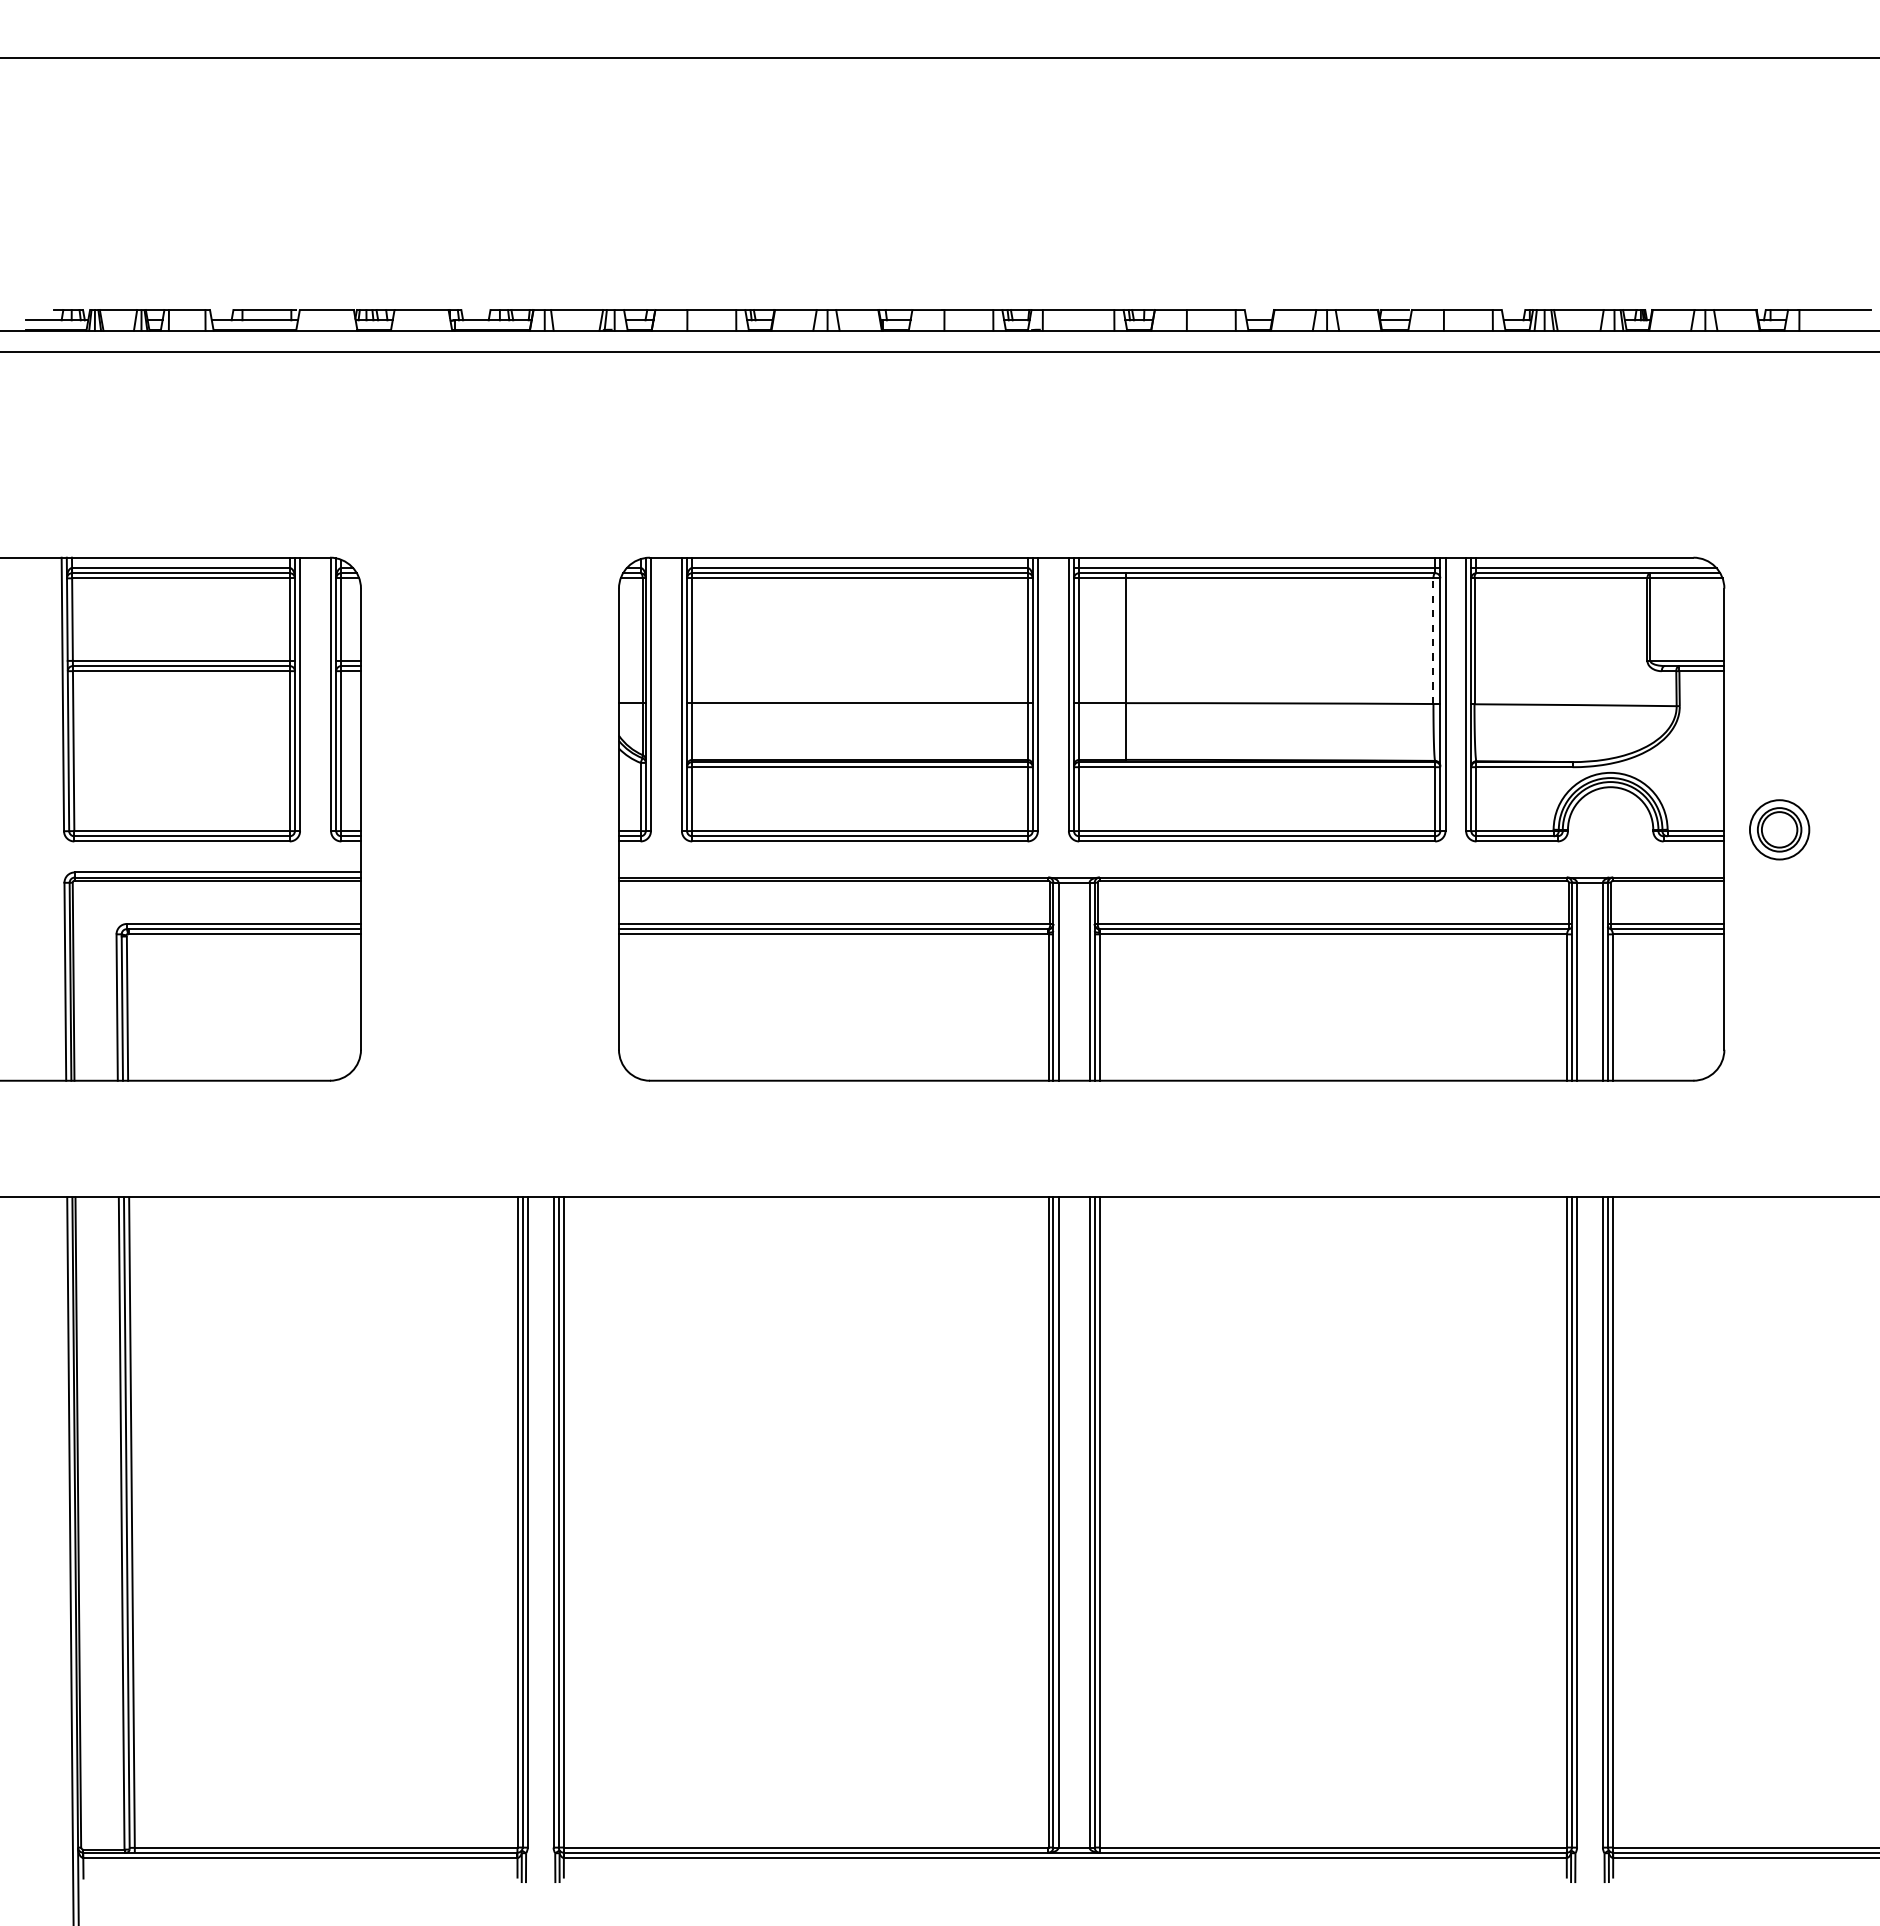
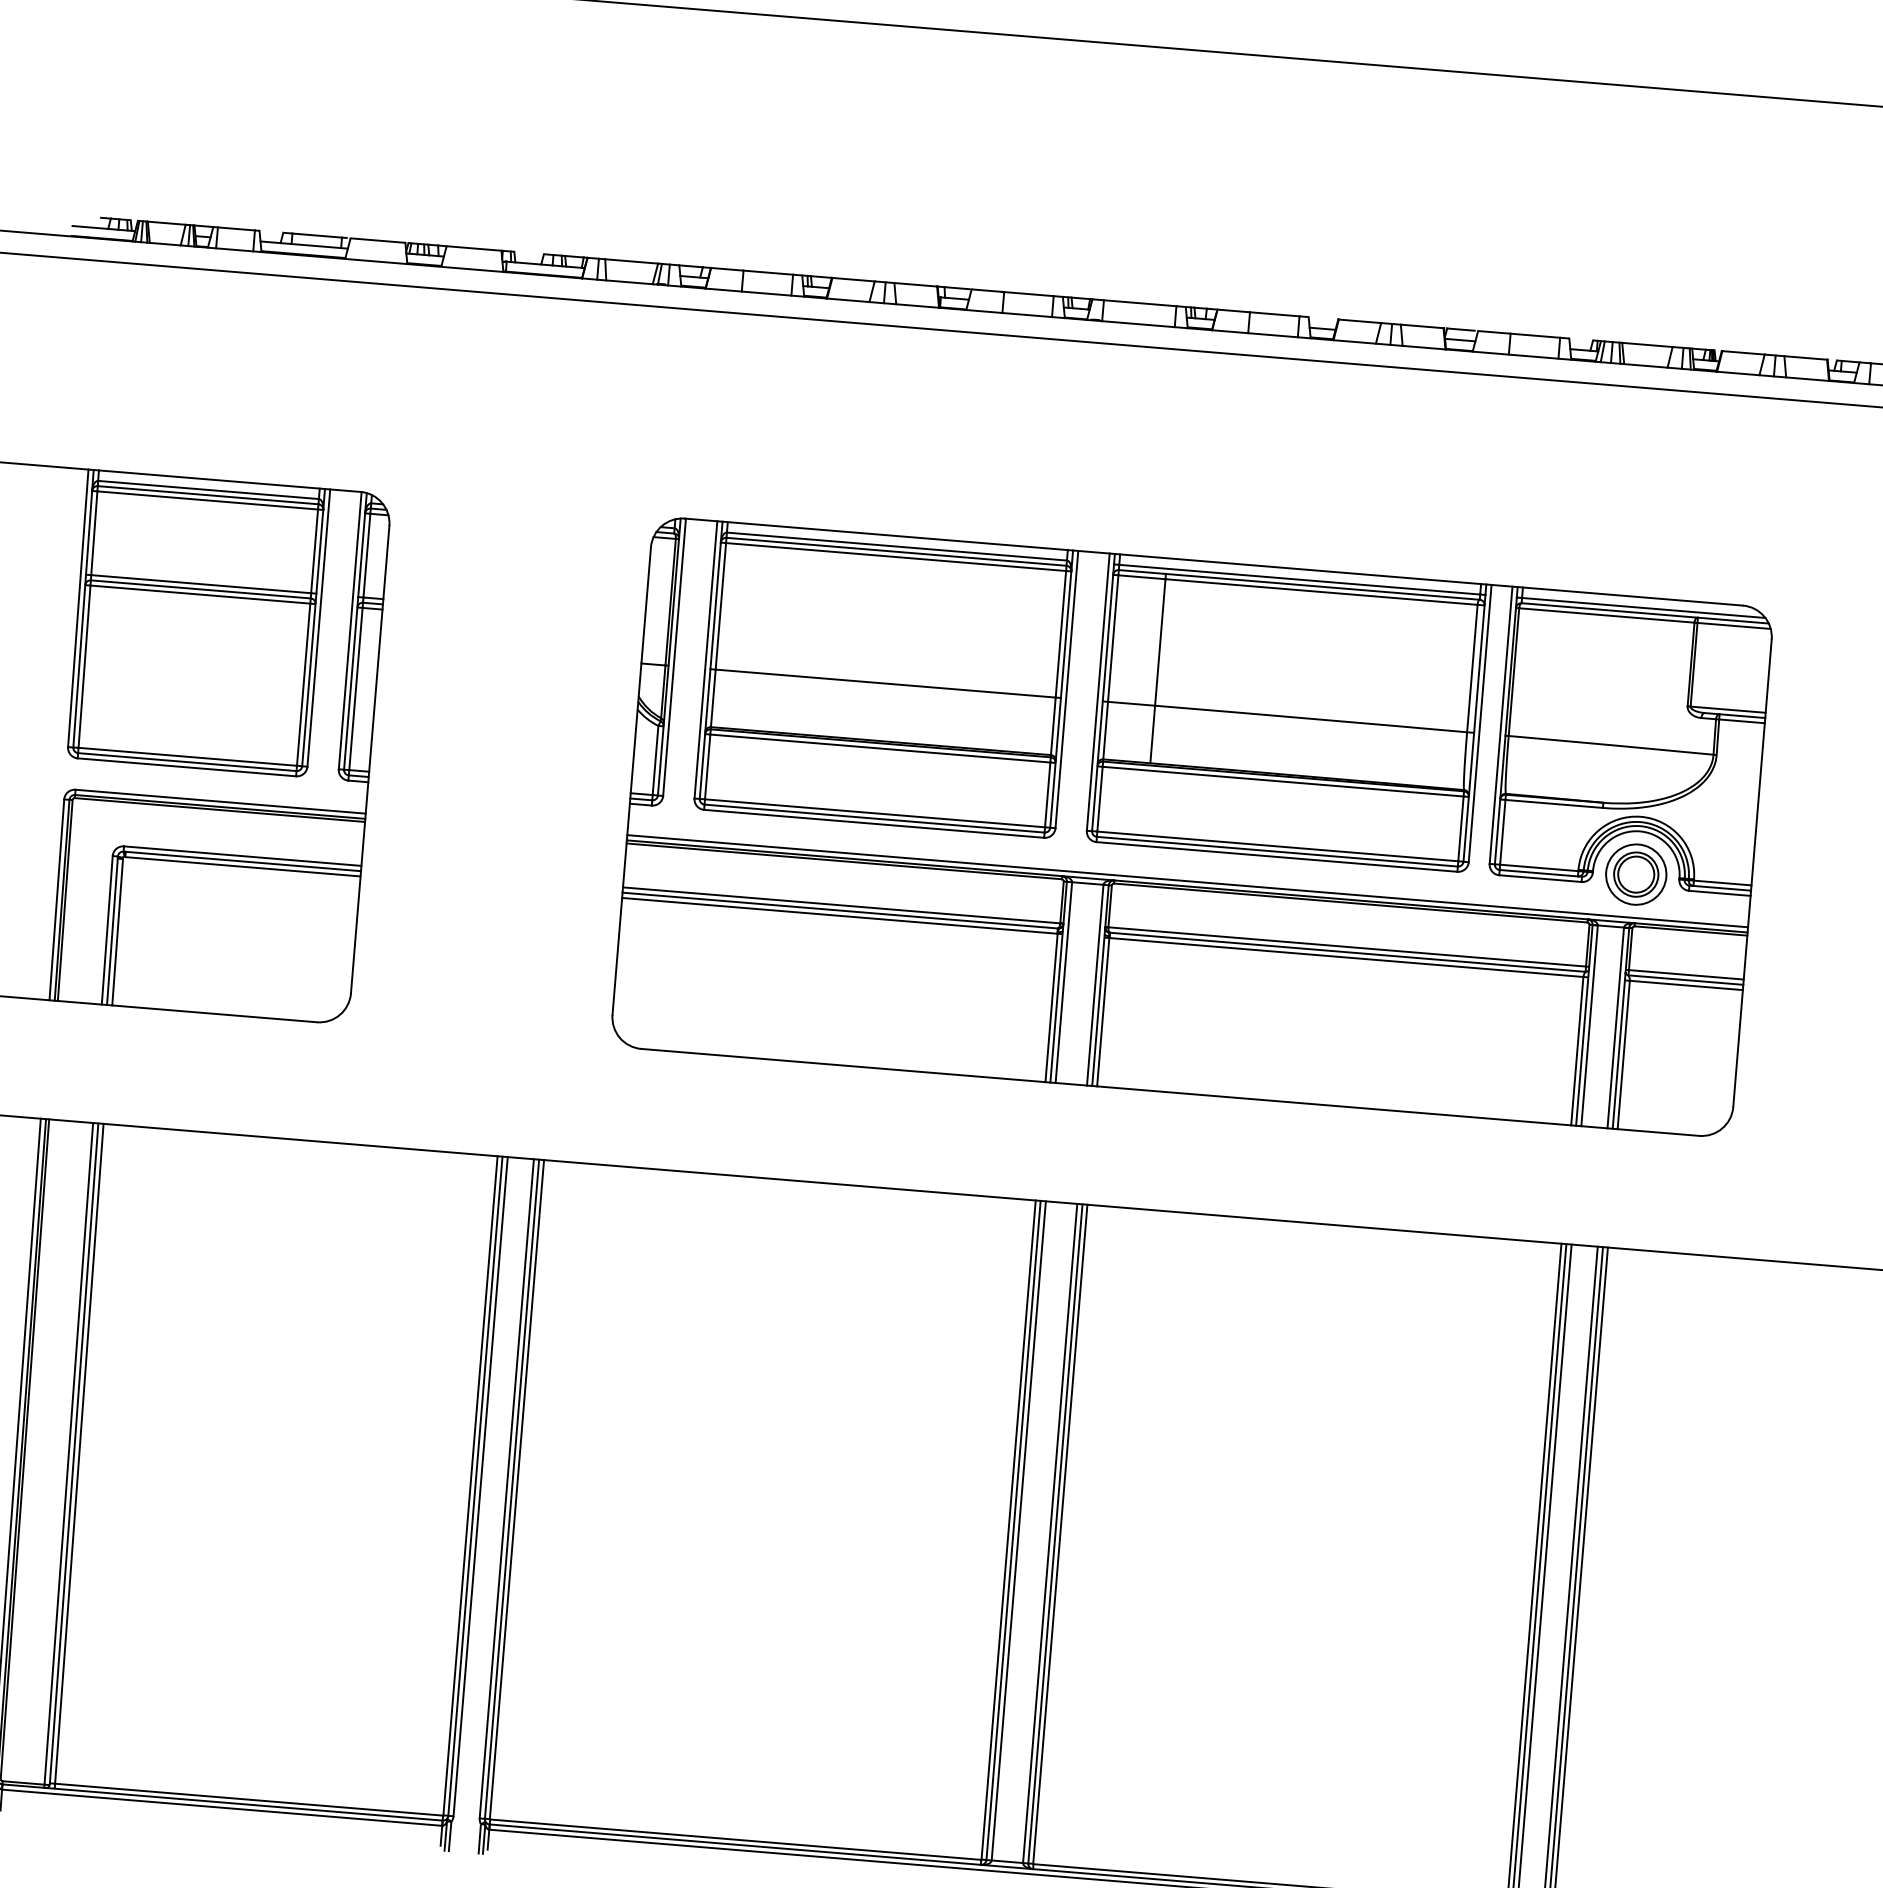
line: (1433, 641) -> (1472, 668), dashed -> solid
part: (1779, 829) -> (1636, 874), moved
line: (1171, 872) -> (1187, 881), added

